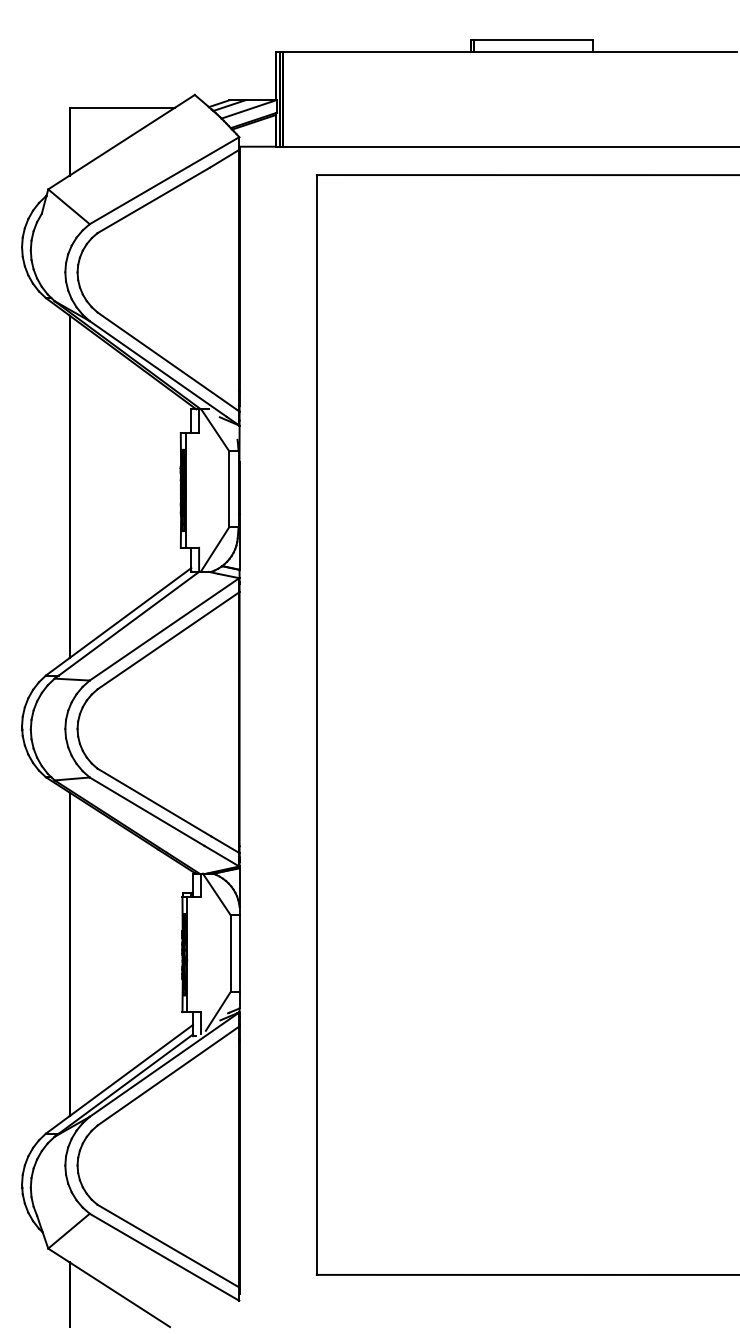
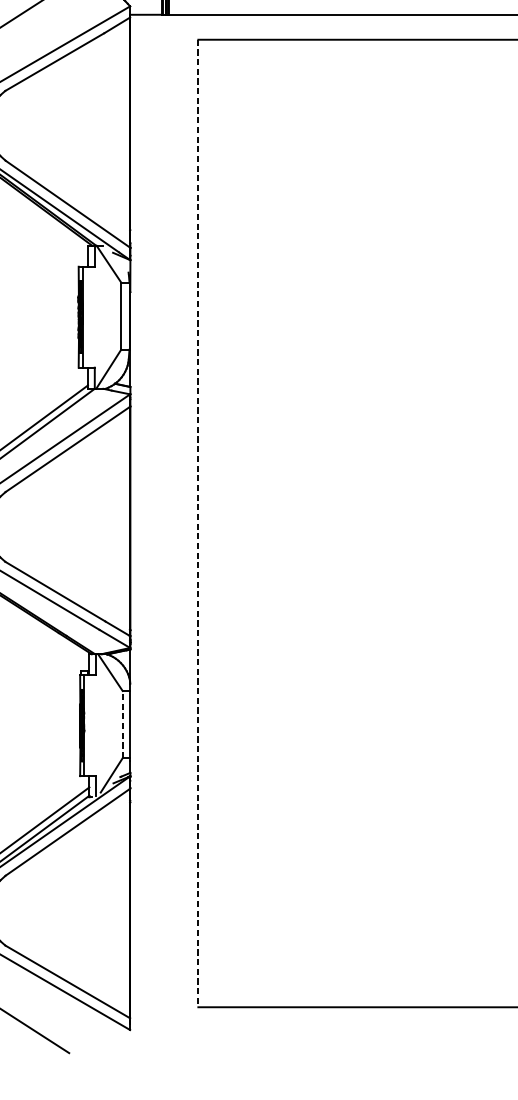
line: (316, 724) -> (198, 523), solid -> dashed
line: (230, 953) -> (122, 724), solid -> dashed

